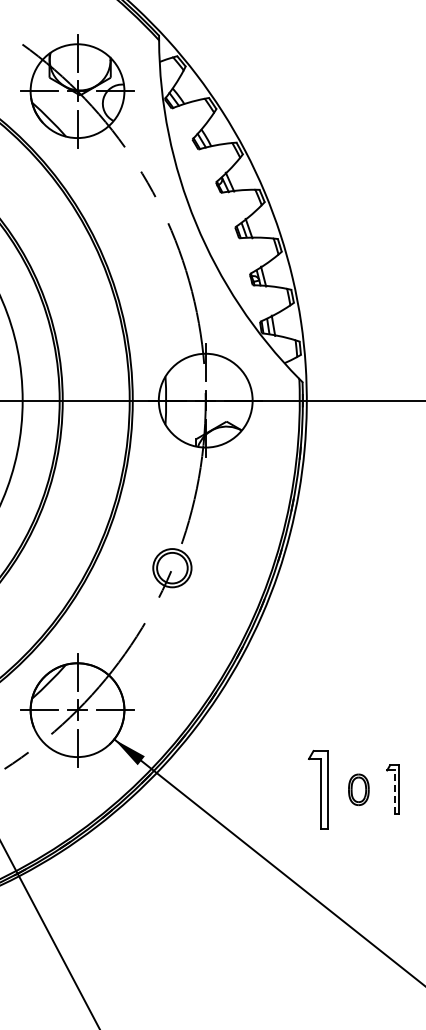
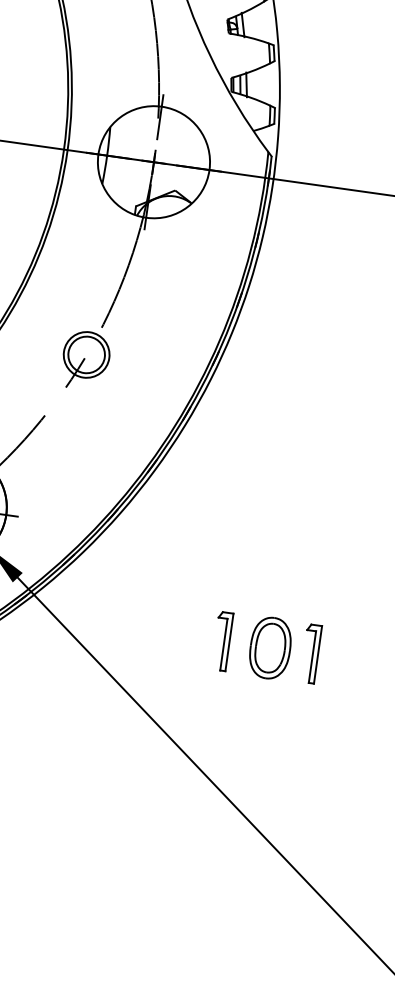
part: (317, 789) -> (221, 641), size x0.62
part: (358, 789) -> (270, 647), size x1.67
line: (394, 792) -> (312, 657), dashed -> solid

